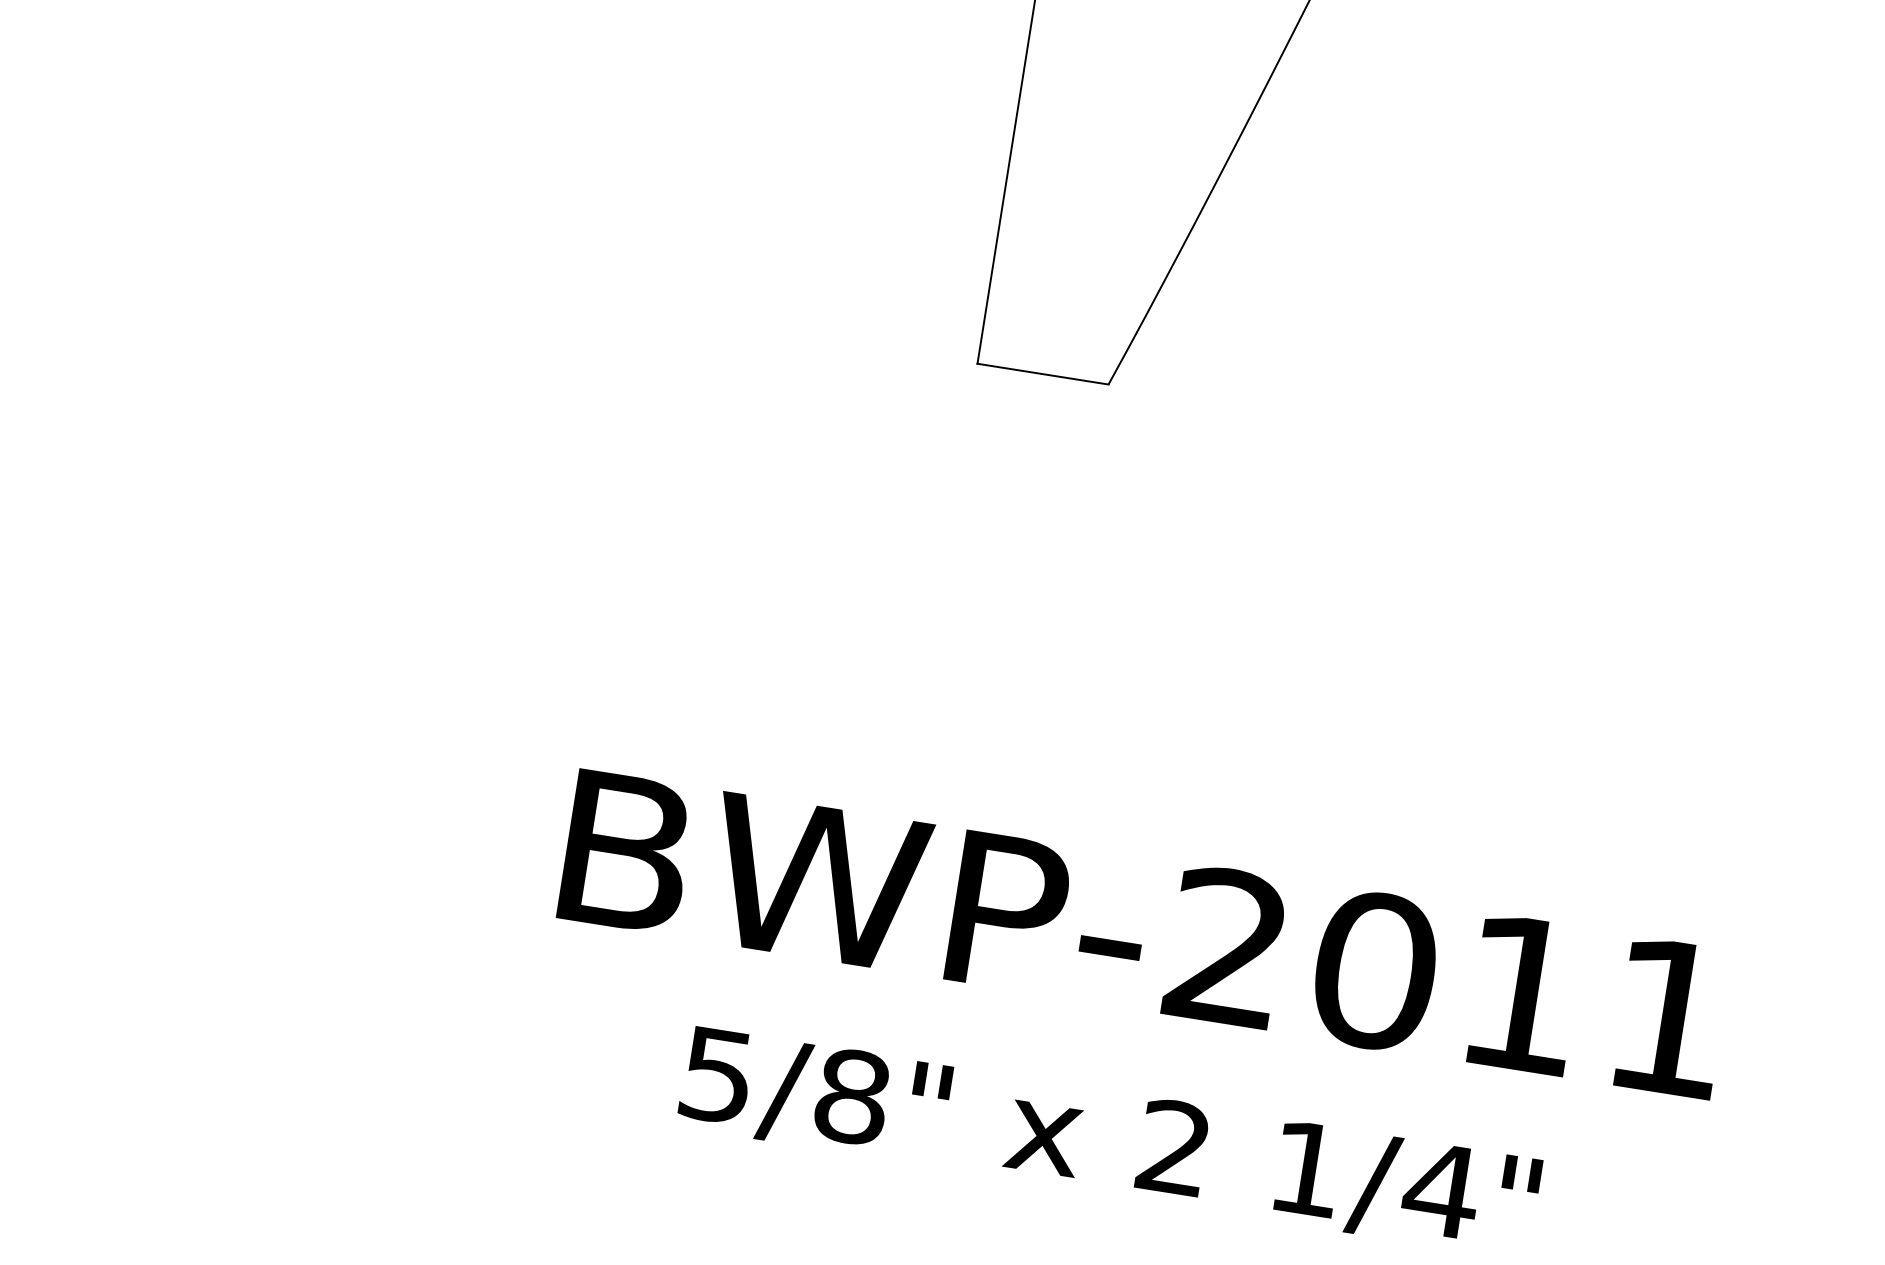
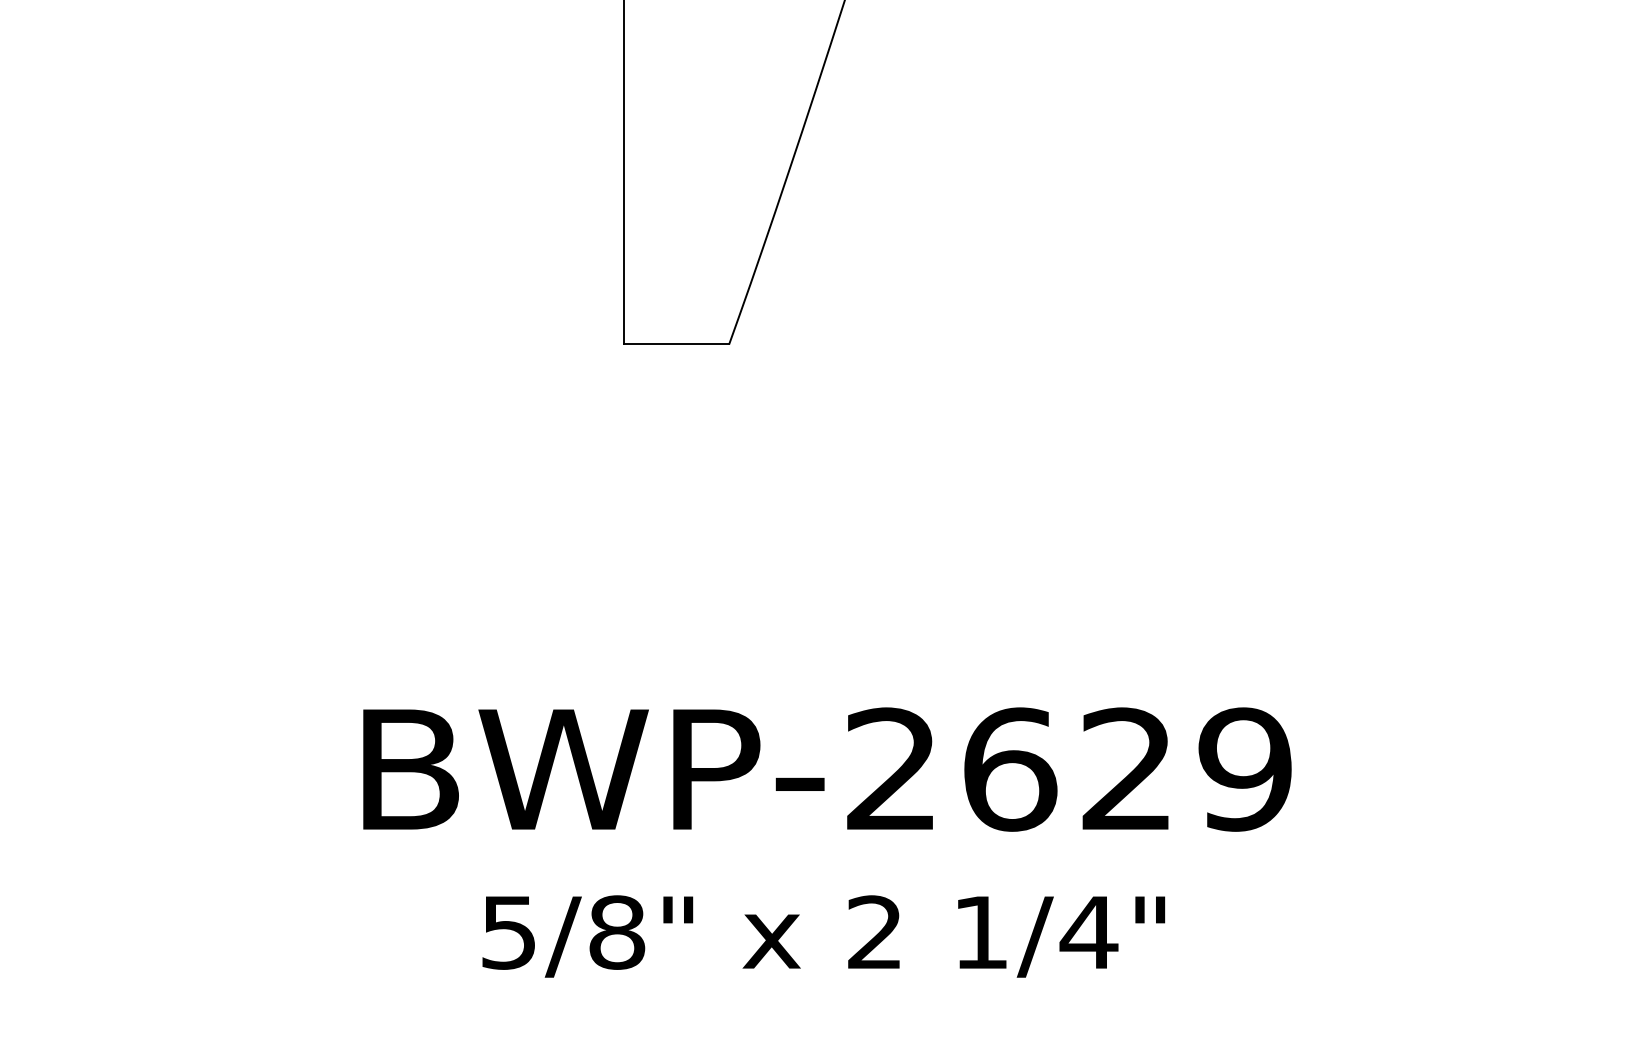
text: (1521, 994) -> (1127, 769), BWP-2011 -> BWP-2629

